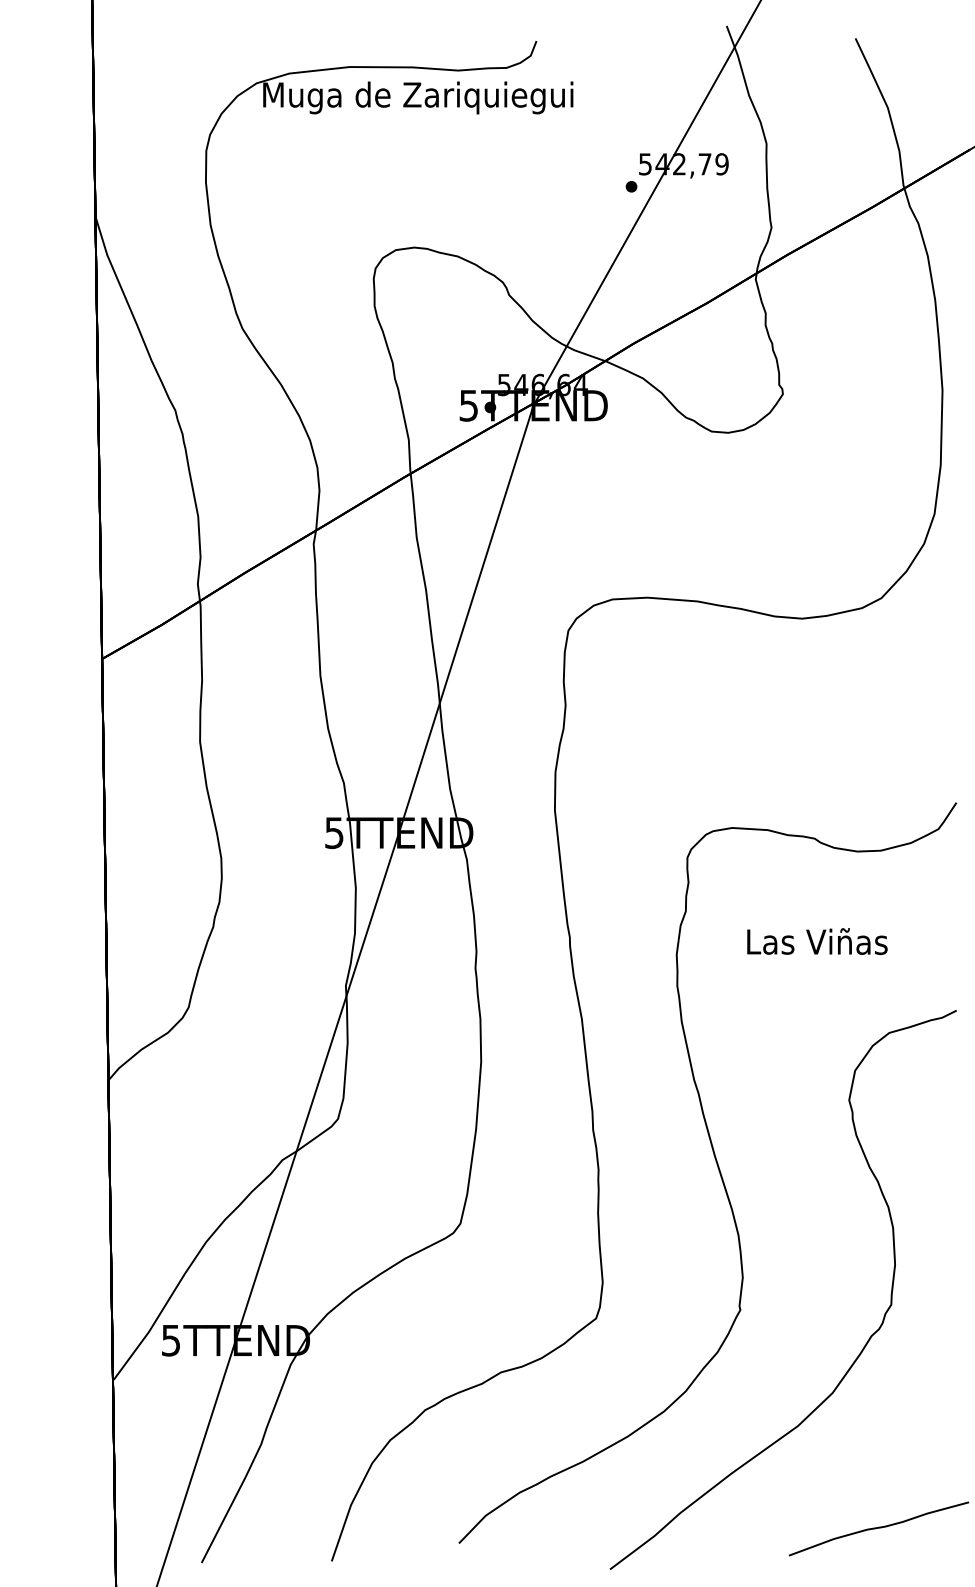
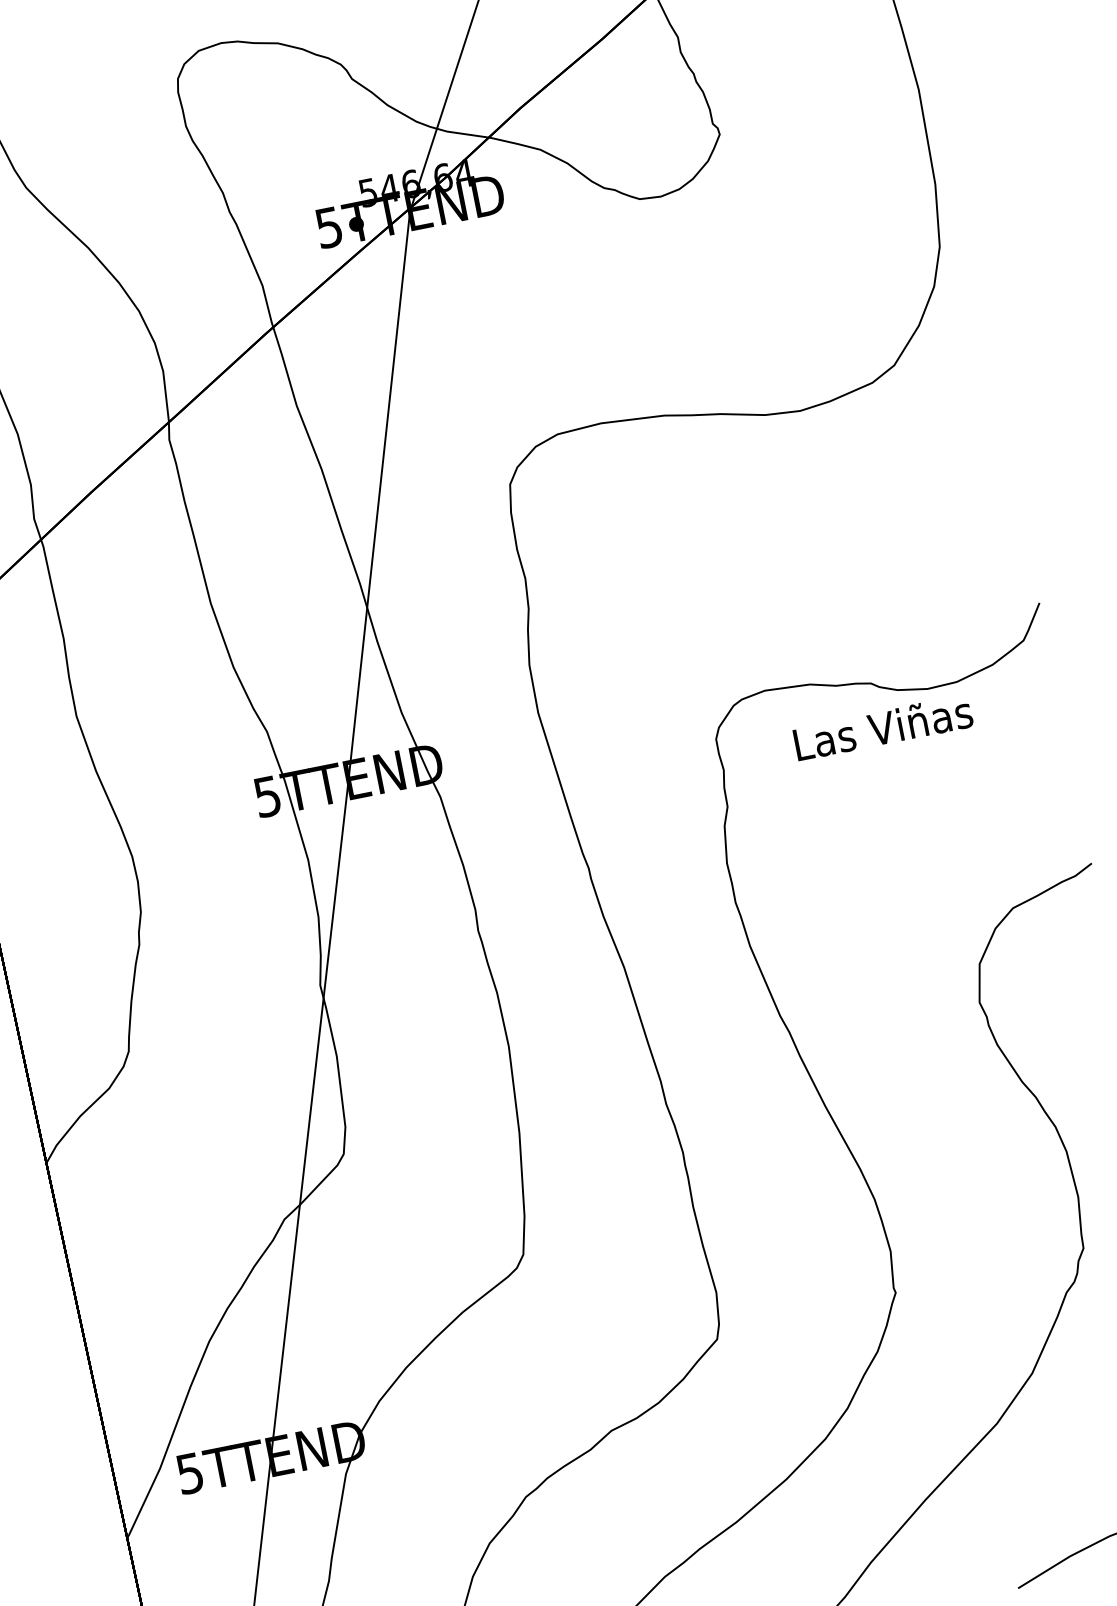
text: (817, 941) -> (883, 727), moved

